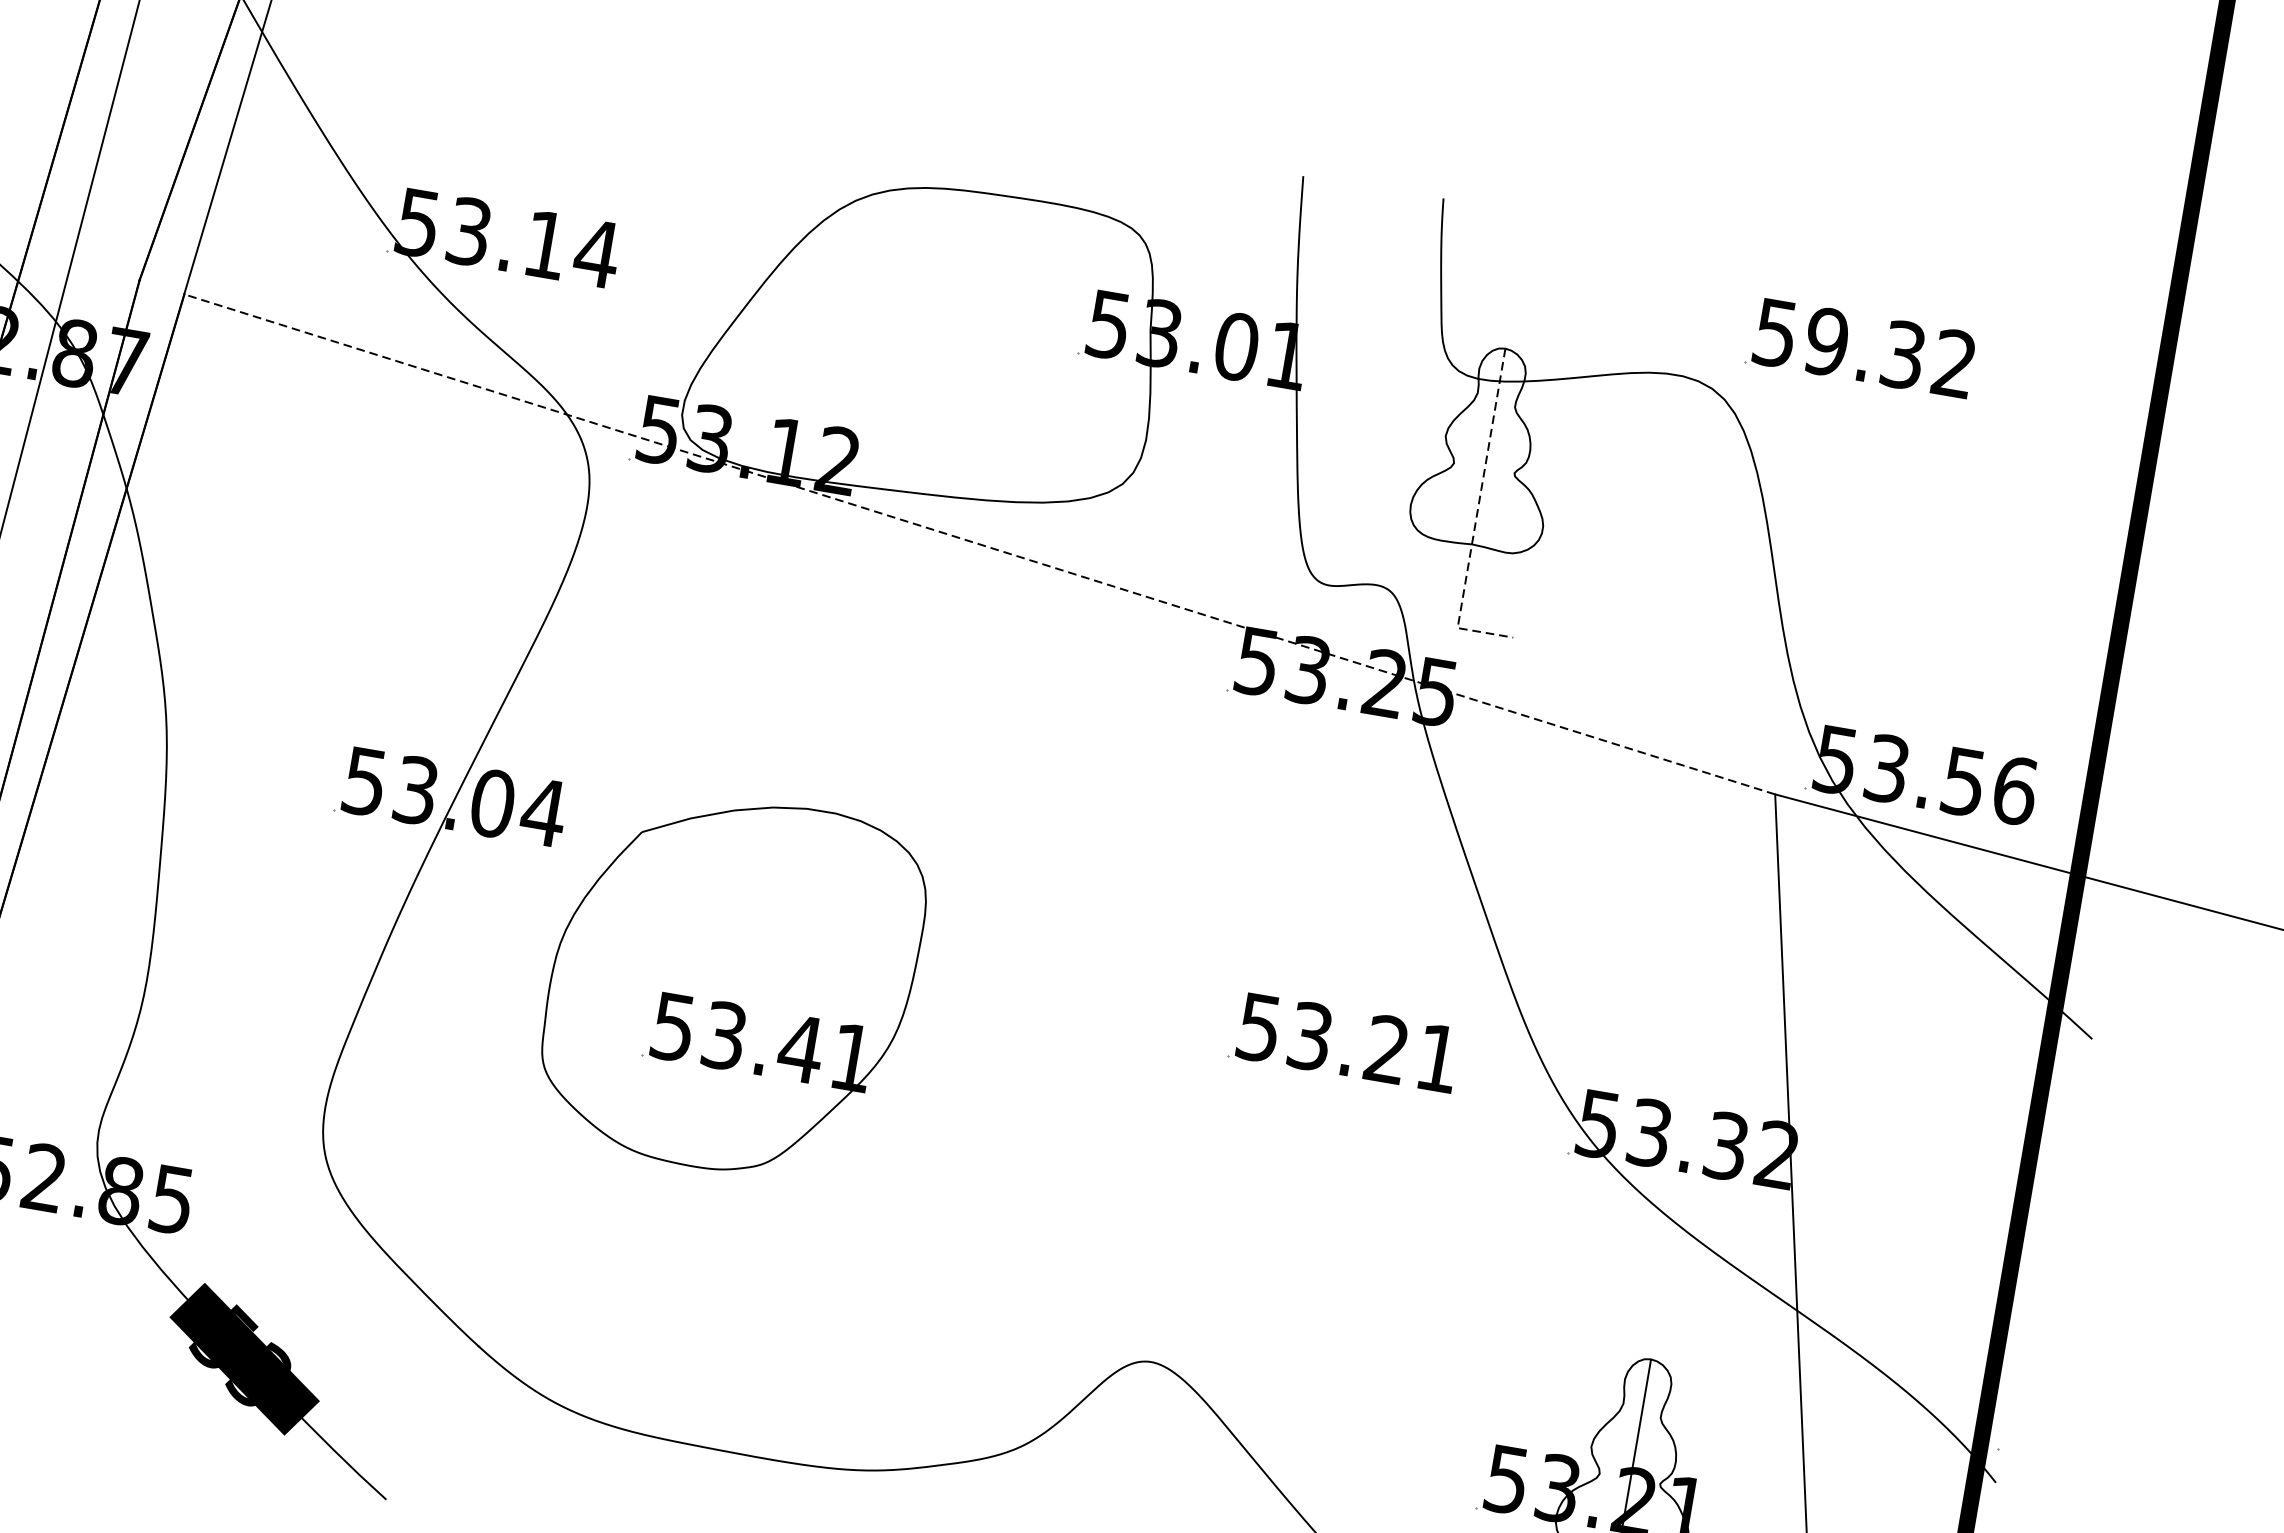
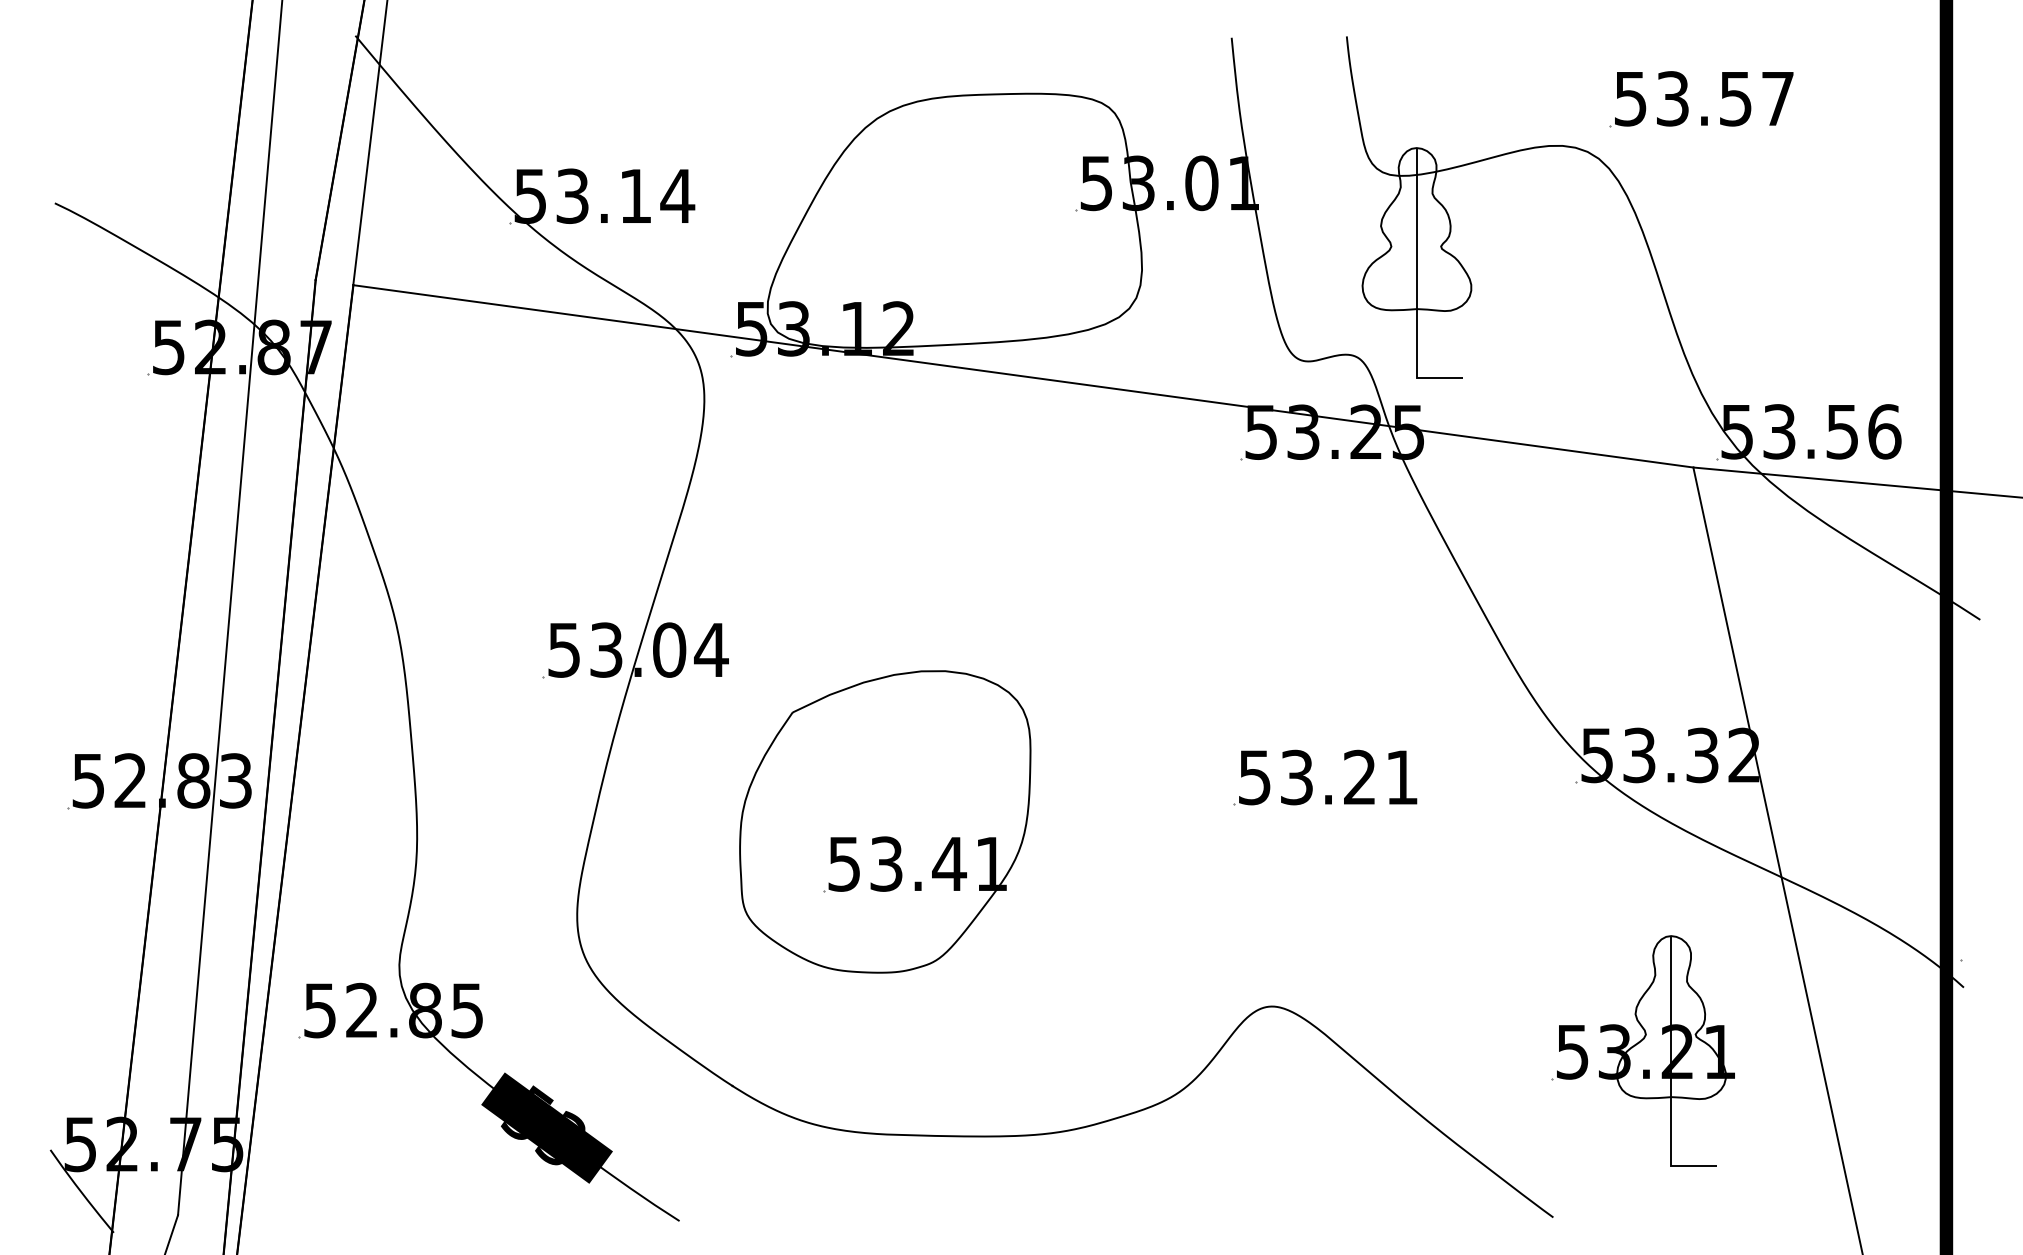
text: (1889, 352) -> (1724, 98), 59.32 -> 53.57
line: (1476, 516) -> (1416, 286), dashed -> solid
line: (978, 544) -> (1022, 376), dashed -> solid
part: (732, 983) -> (885, 821), moved
part: (1327, 1048) -> (1312, 784), moved

